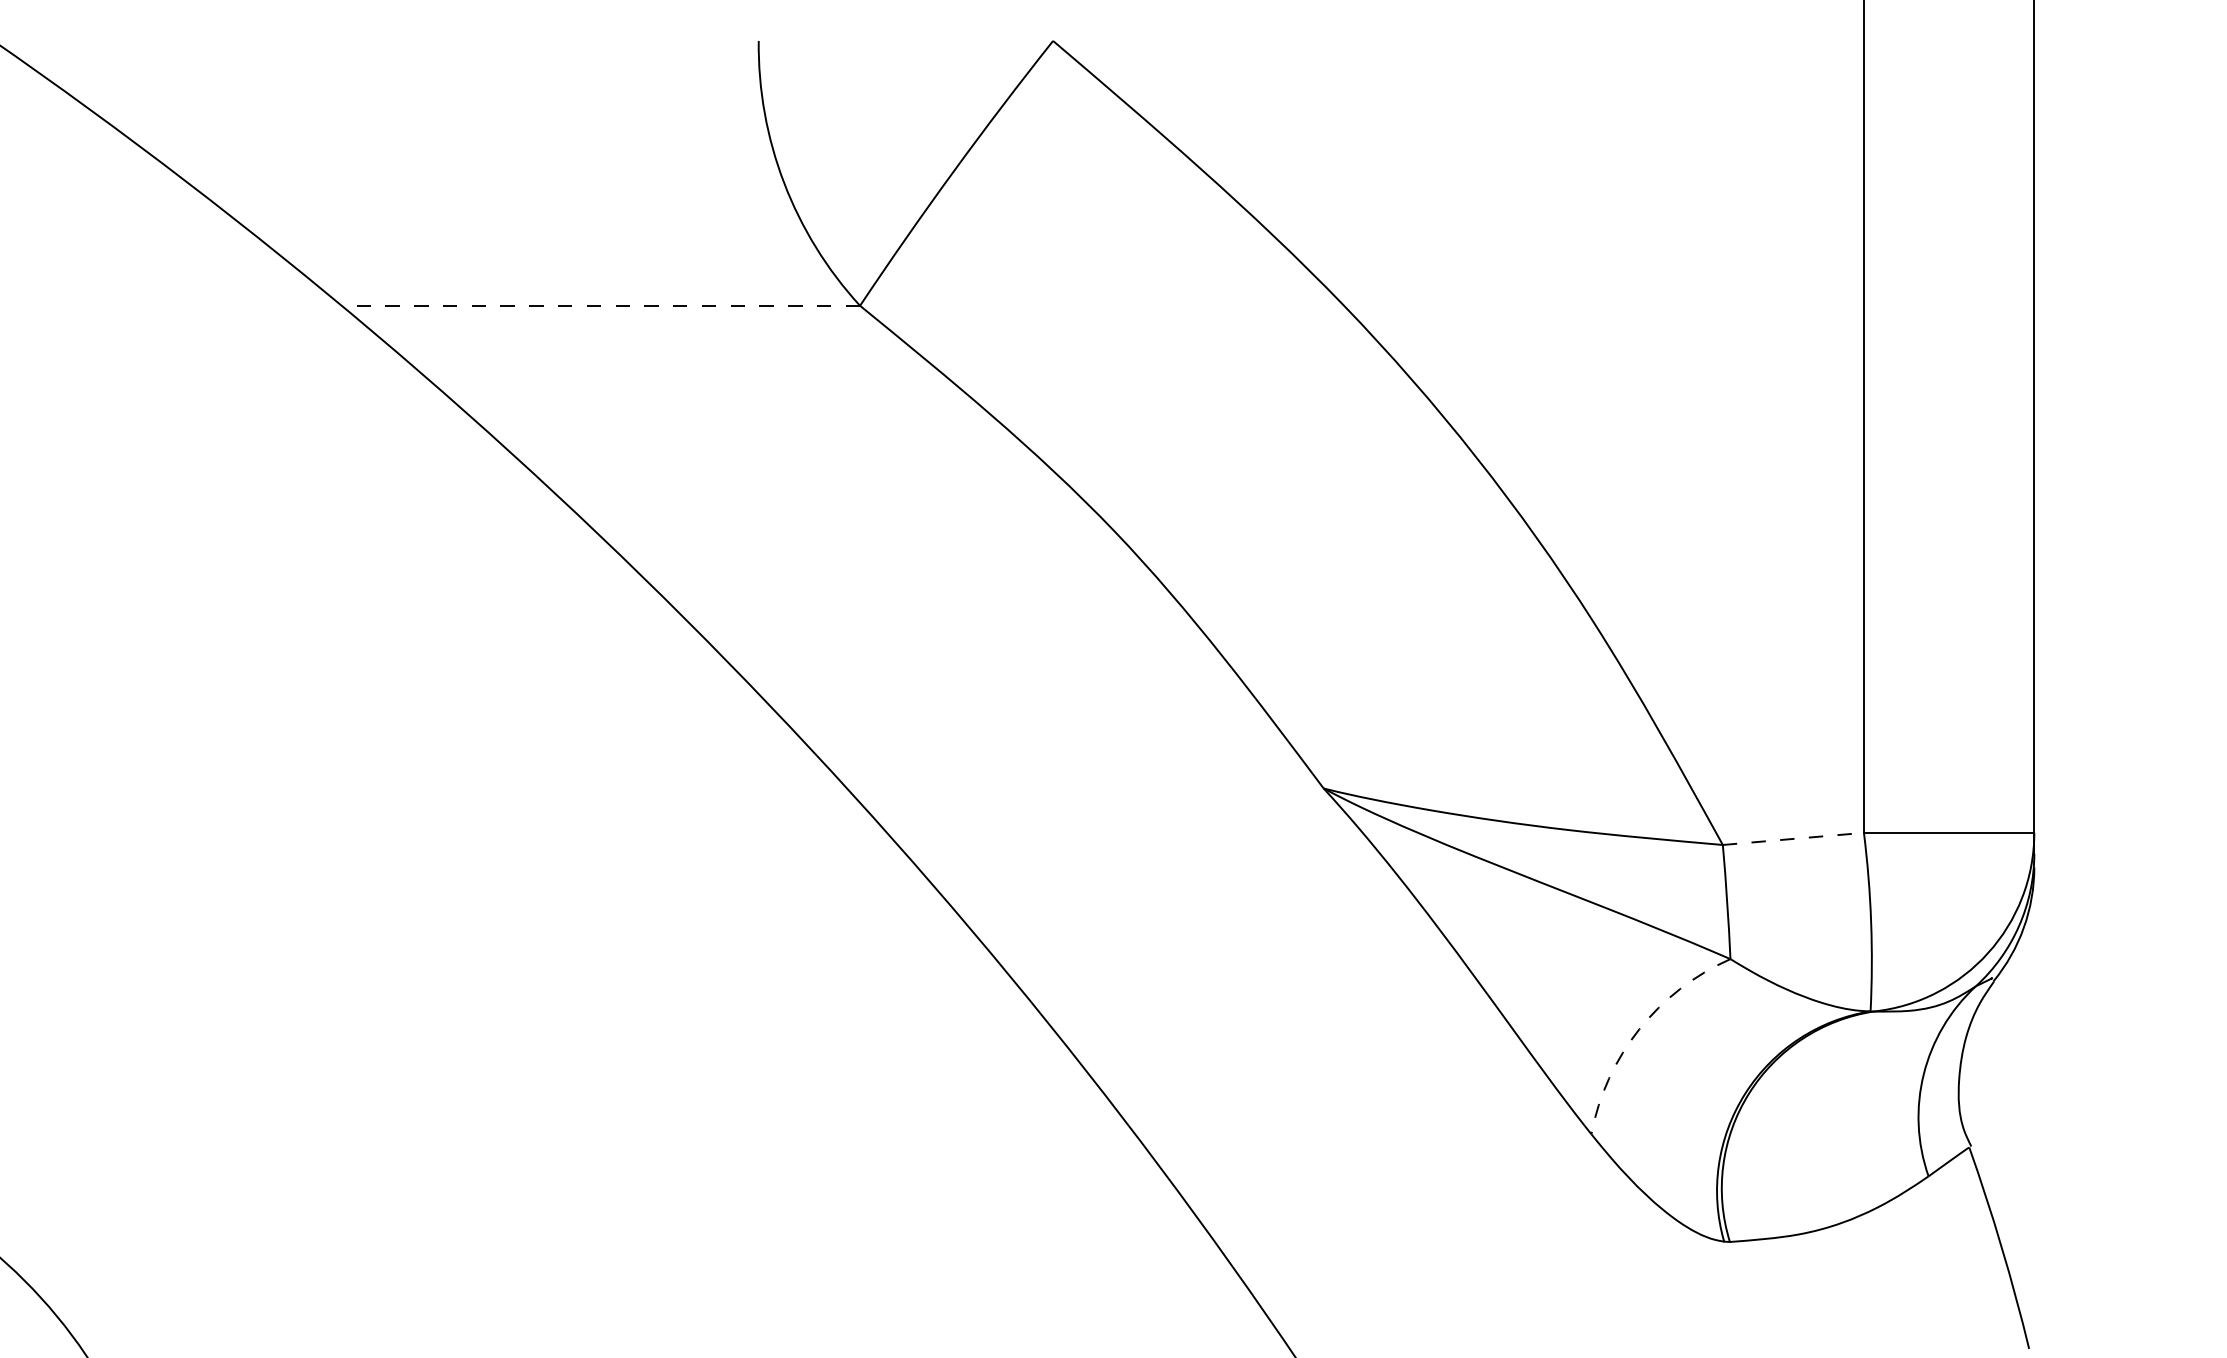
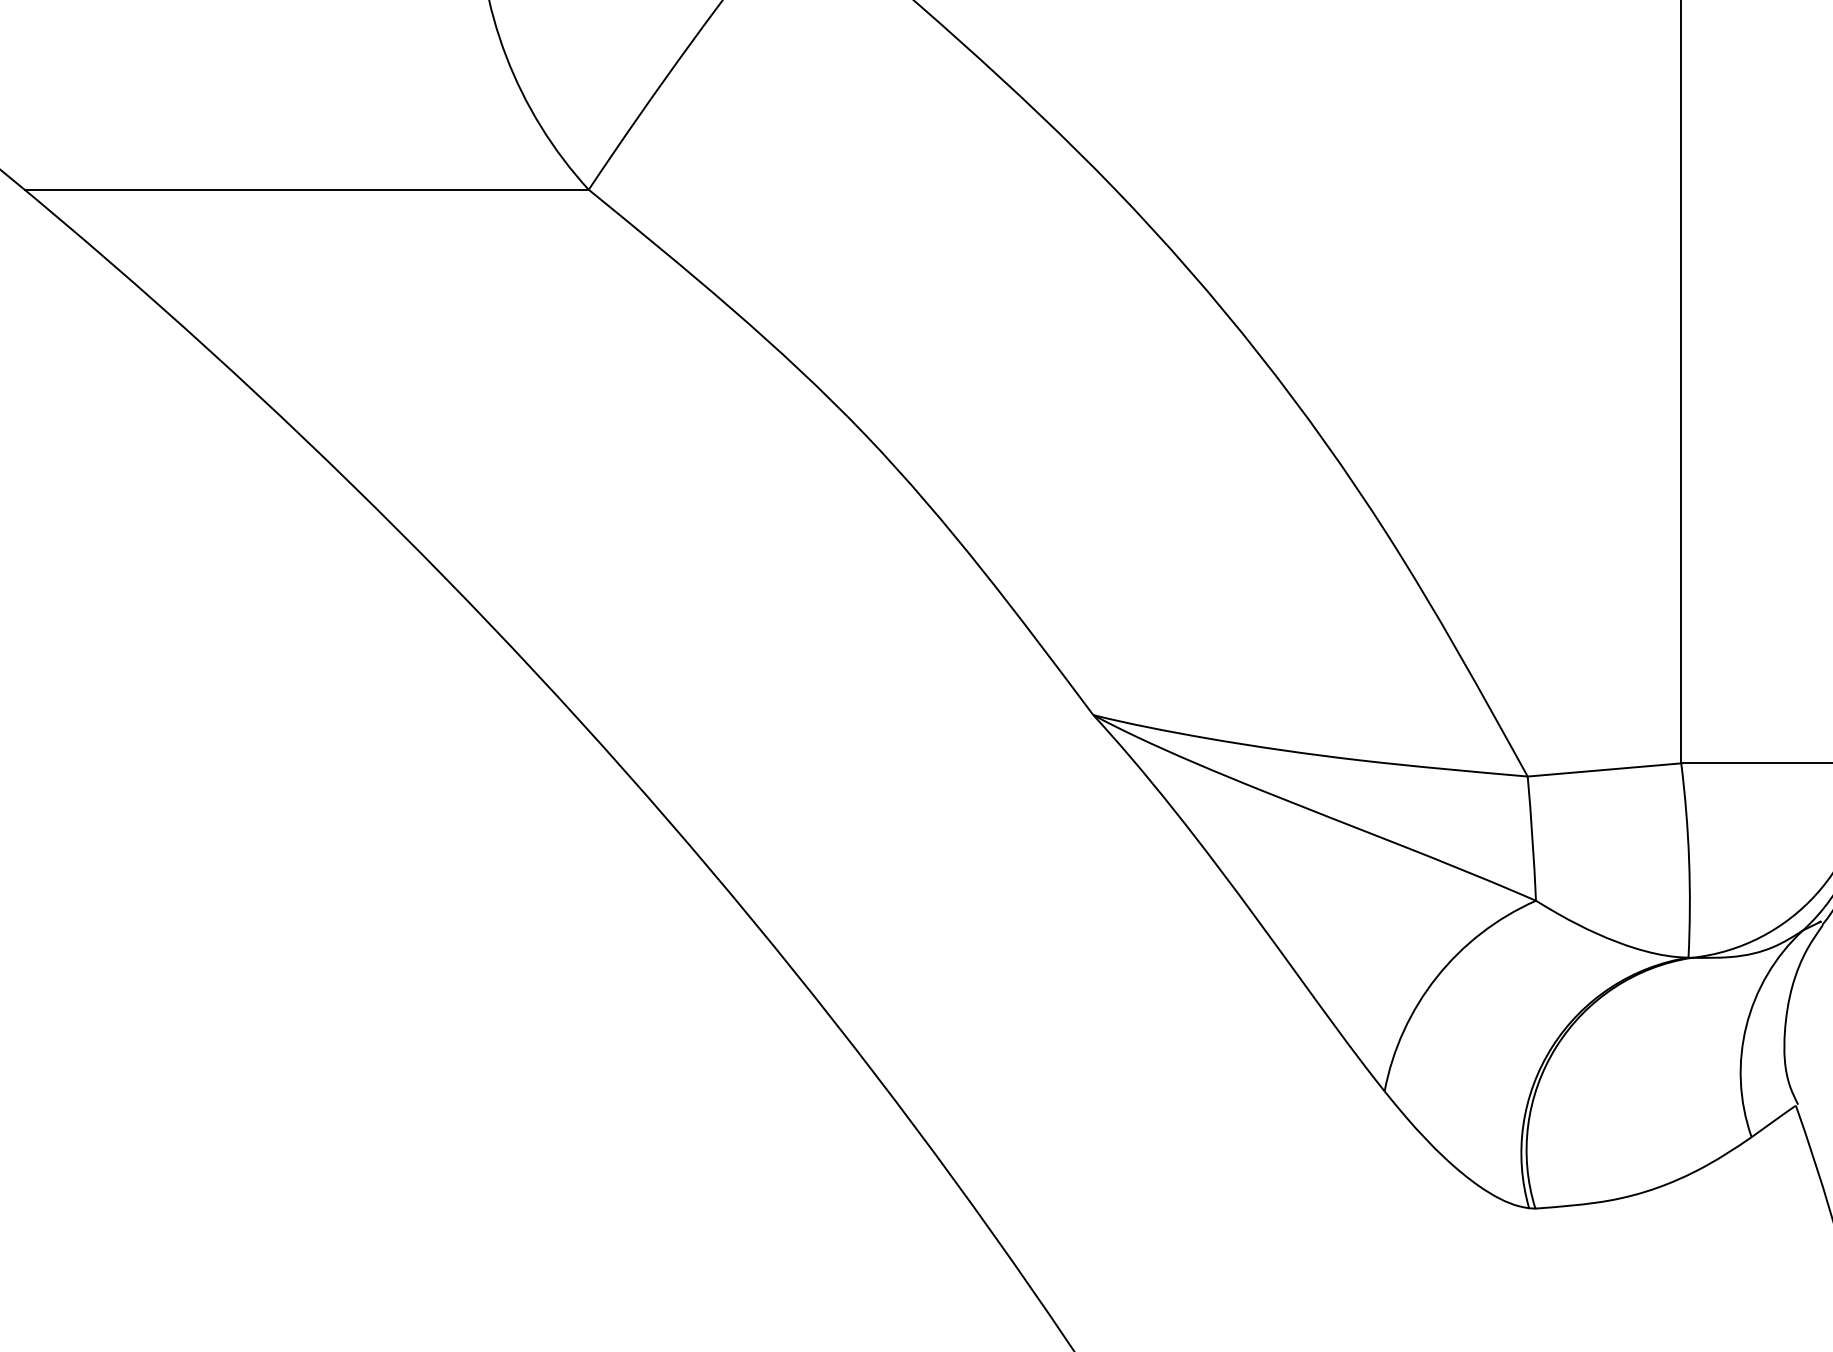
line: (600, 305) -> (306, 189), dashed -> solid
line: (1793, 838) -> (1604, 769), dashed -> solid
arc: (1639, 1029) -> (1437, 977), dashed -> solid

